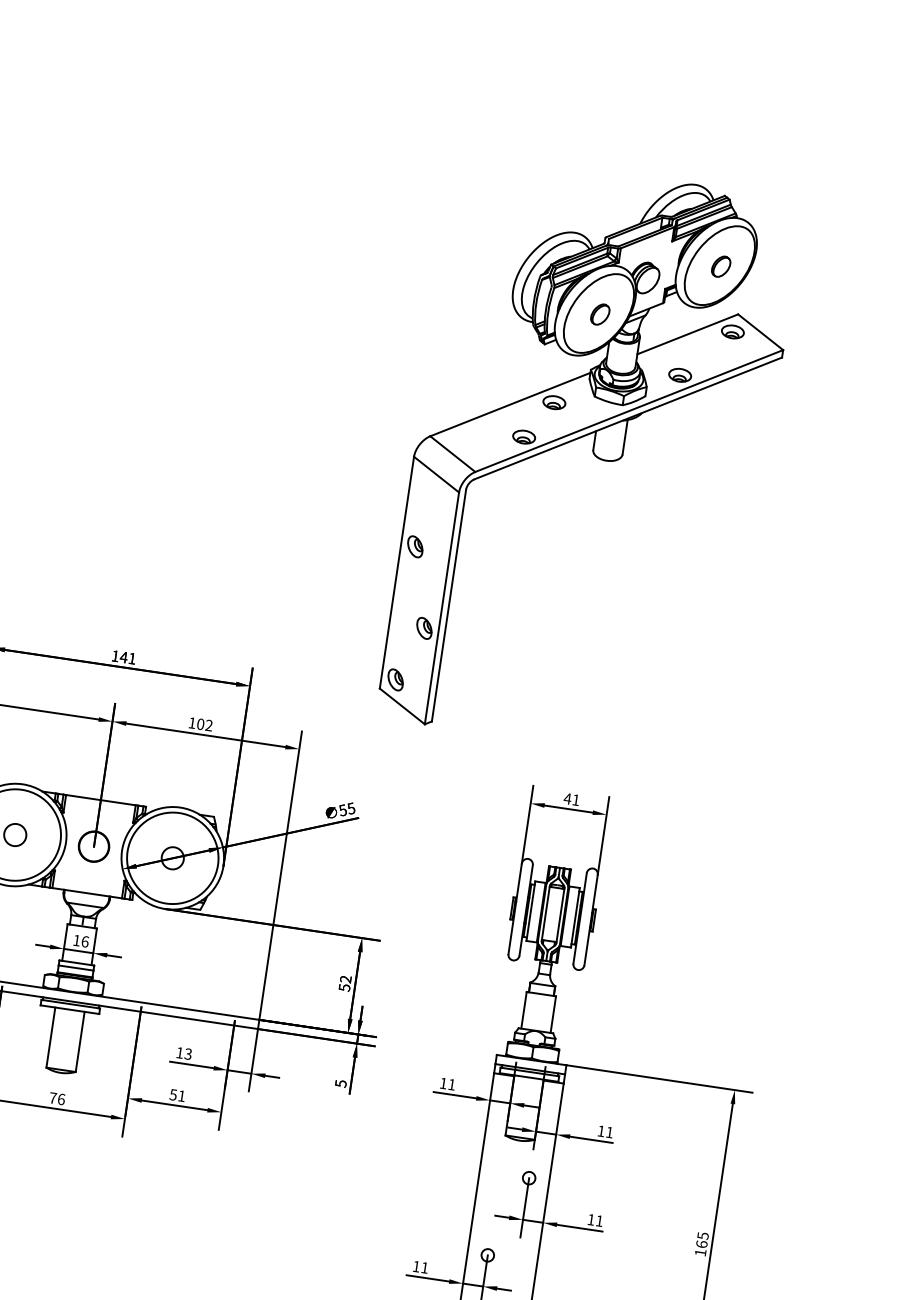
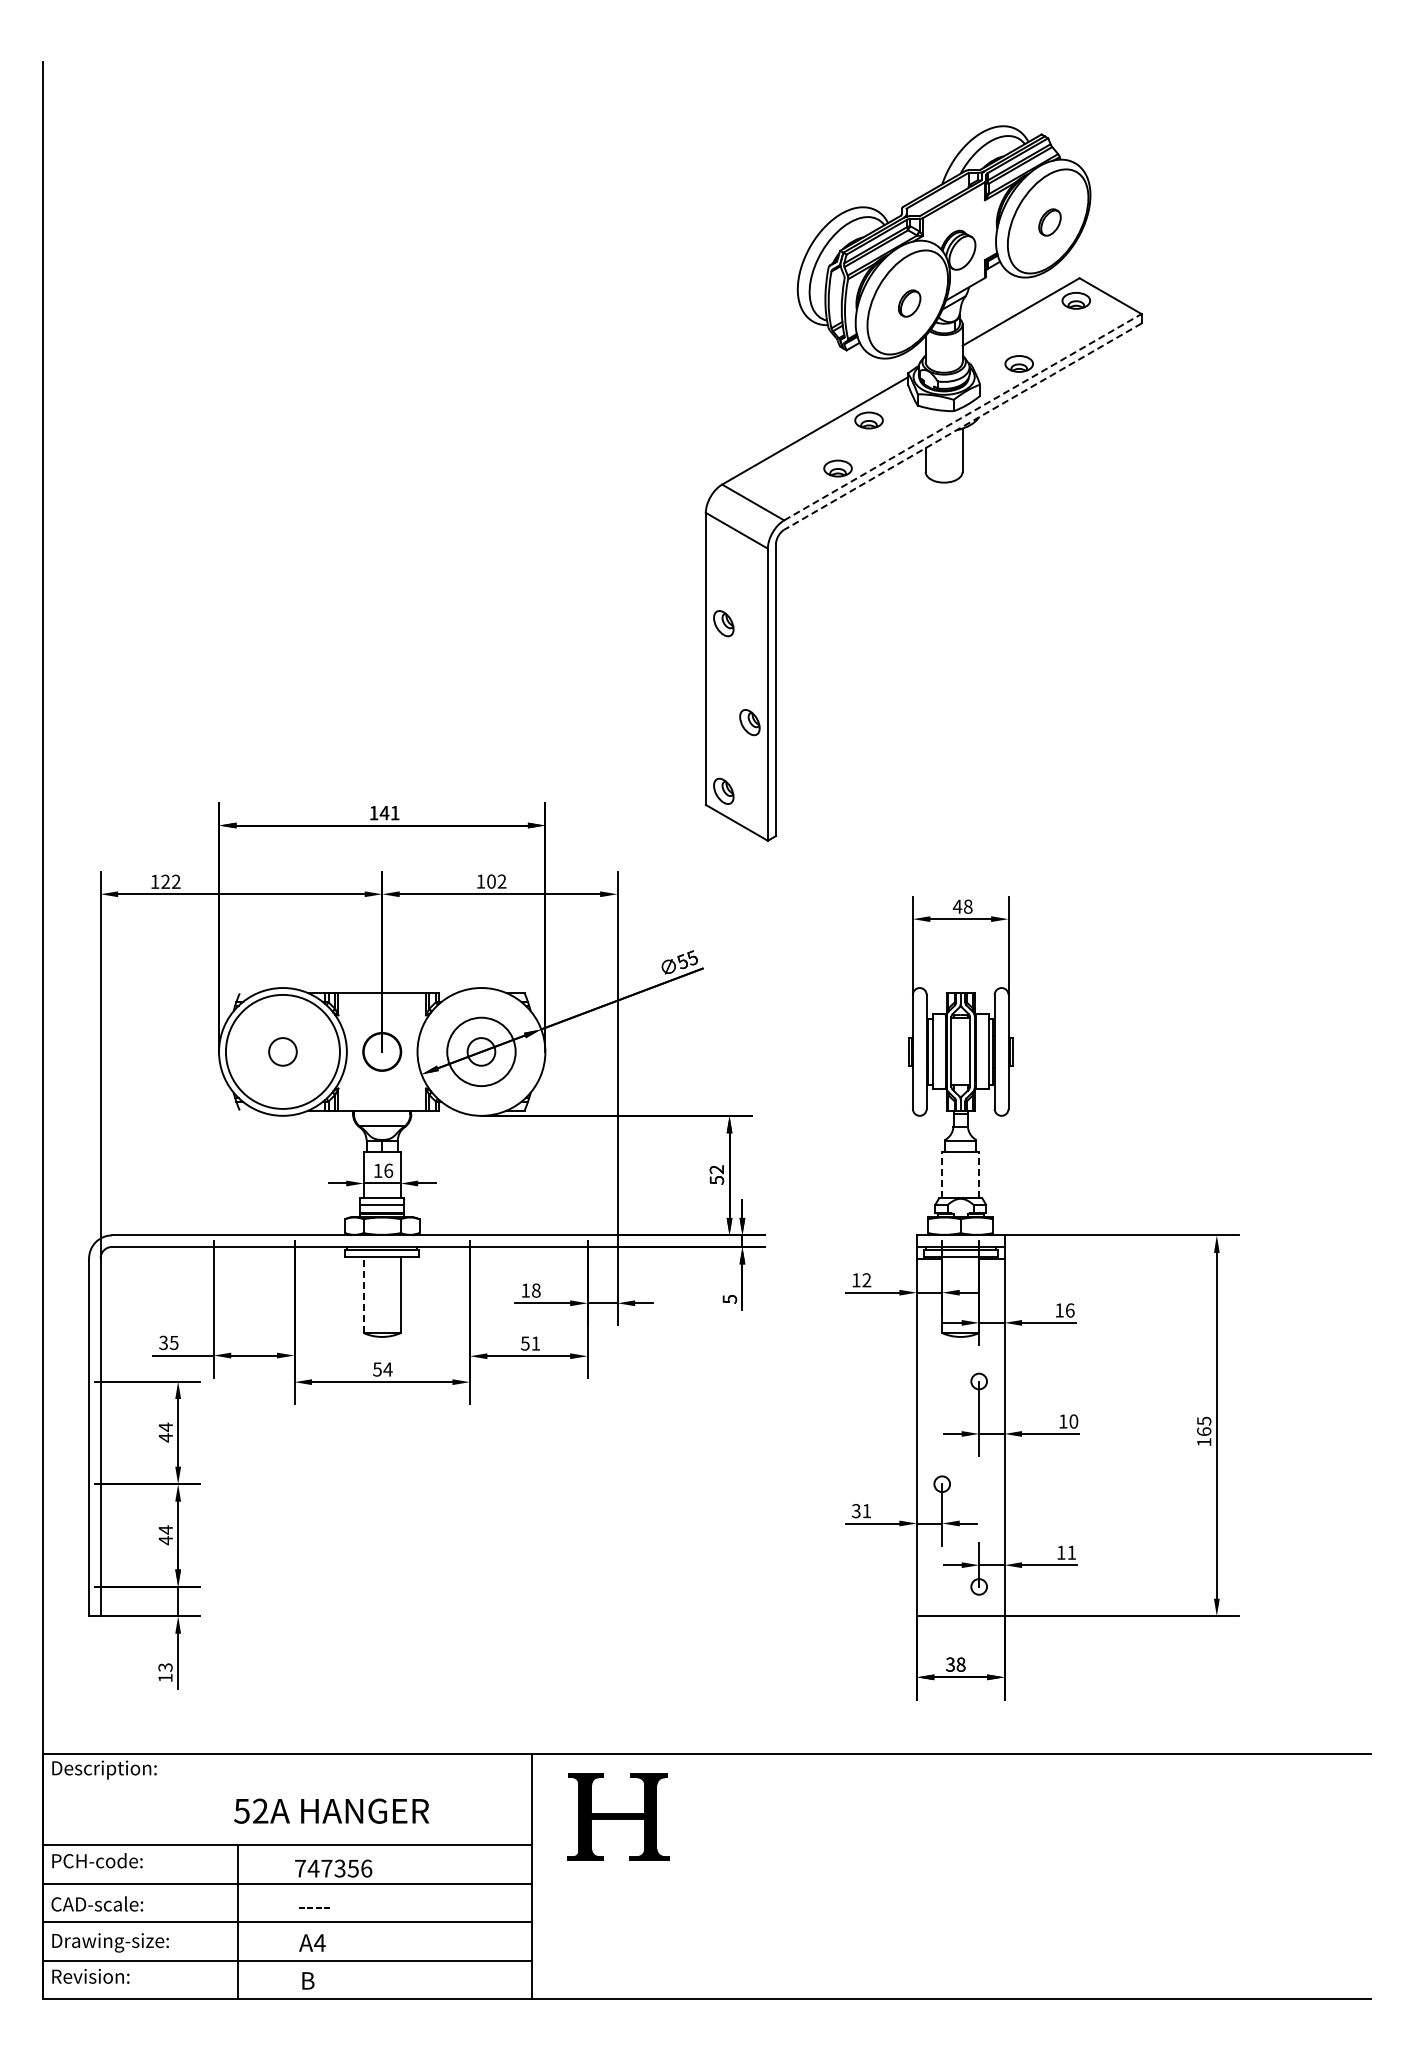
line: (629, 410) -> (963, 416), solid -> dashed
line: (627, 418) -> (962, 426), solid -> dashed
text: (575, 799) -> (967, 906), 41 -> 48
circle: (172, 857) -> (481, 1051), size x0.6
line: (524, 1009) -> (942, 1174), solid -> dashed
line: (553, 1013) -> (979, 1174), solid -> dashed
line: (50, 1037) -> (363, 1295), solid -> dashed
text: (188, 1054) -> (536, 1290), 13 -> 18
text: (451, 1084) -> (866, 1280), 11 -> 12
text: (57, 1098) -> (382, 1369), 76 -> 54
text: (609, 1132) -> (1070, 1310), 11 -> 16
text: (599, 1220) -> (1073, 1421), 11 -> 10
text: (415, 1266) -> (855, 1510), 11 -> 31

